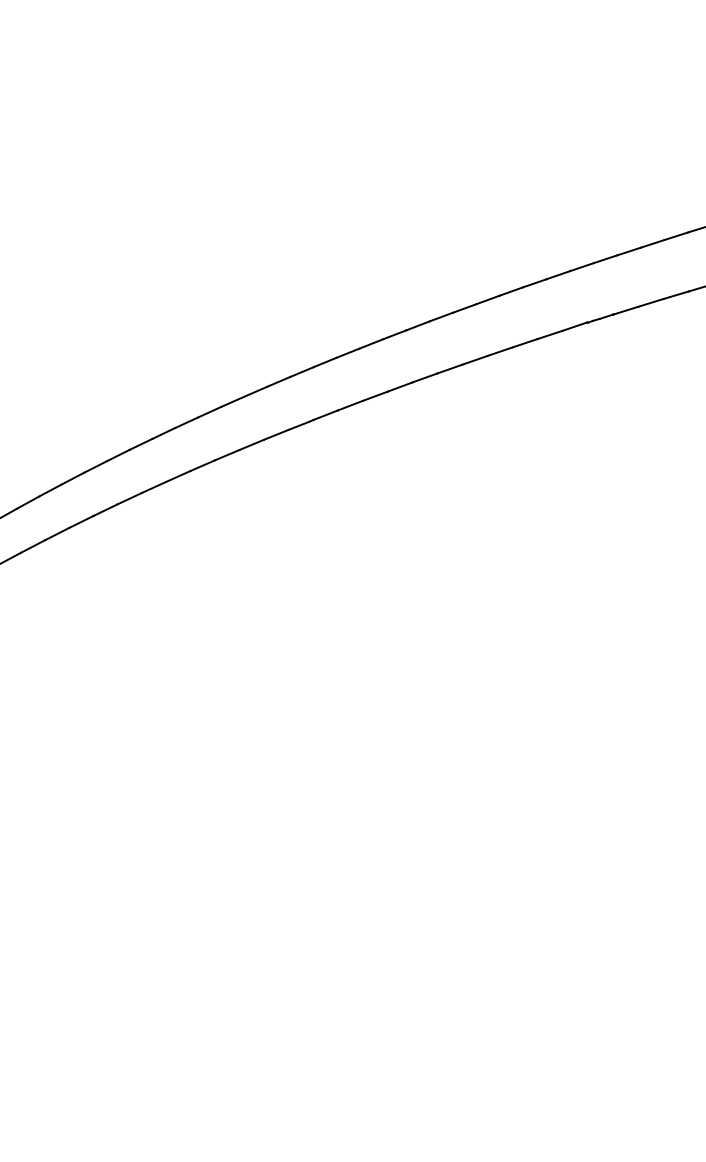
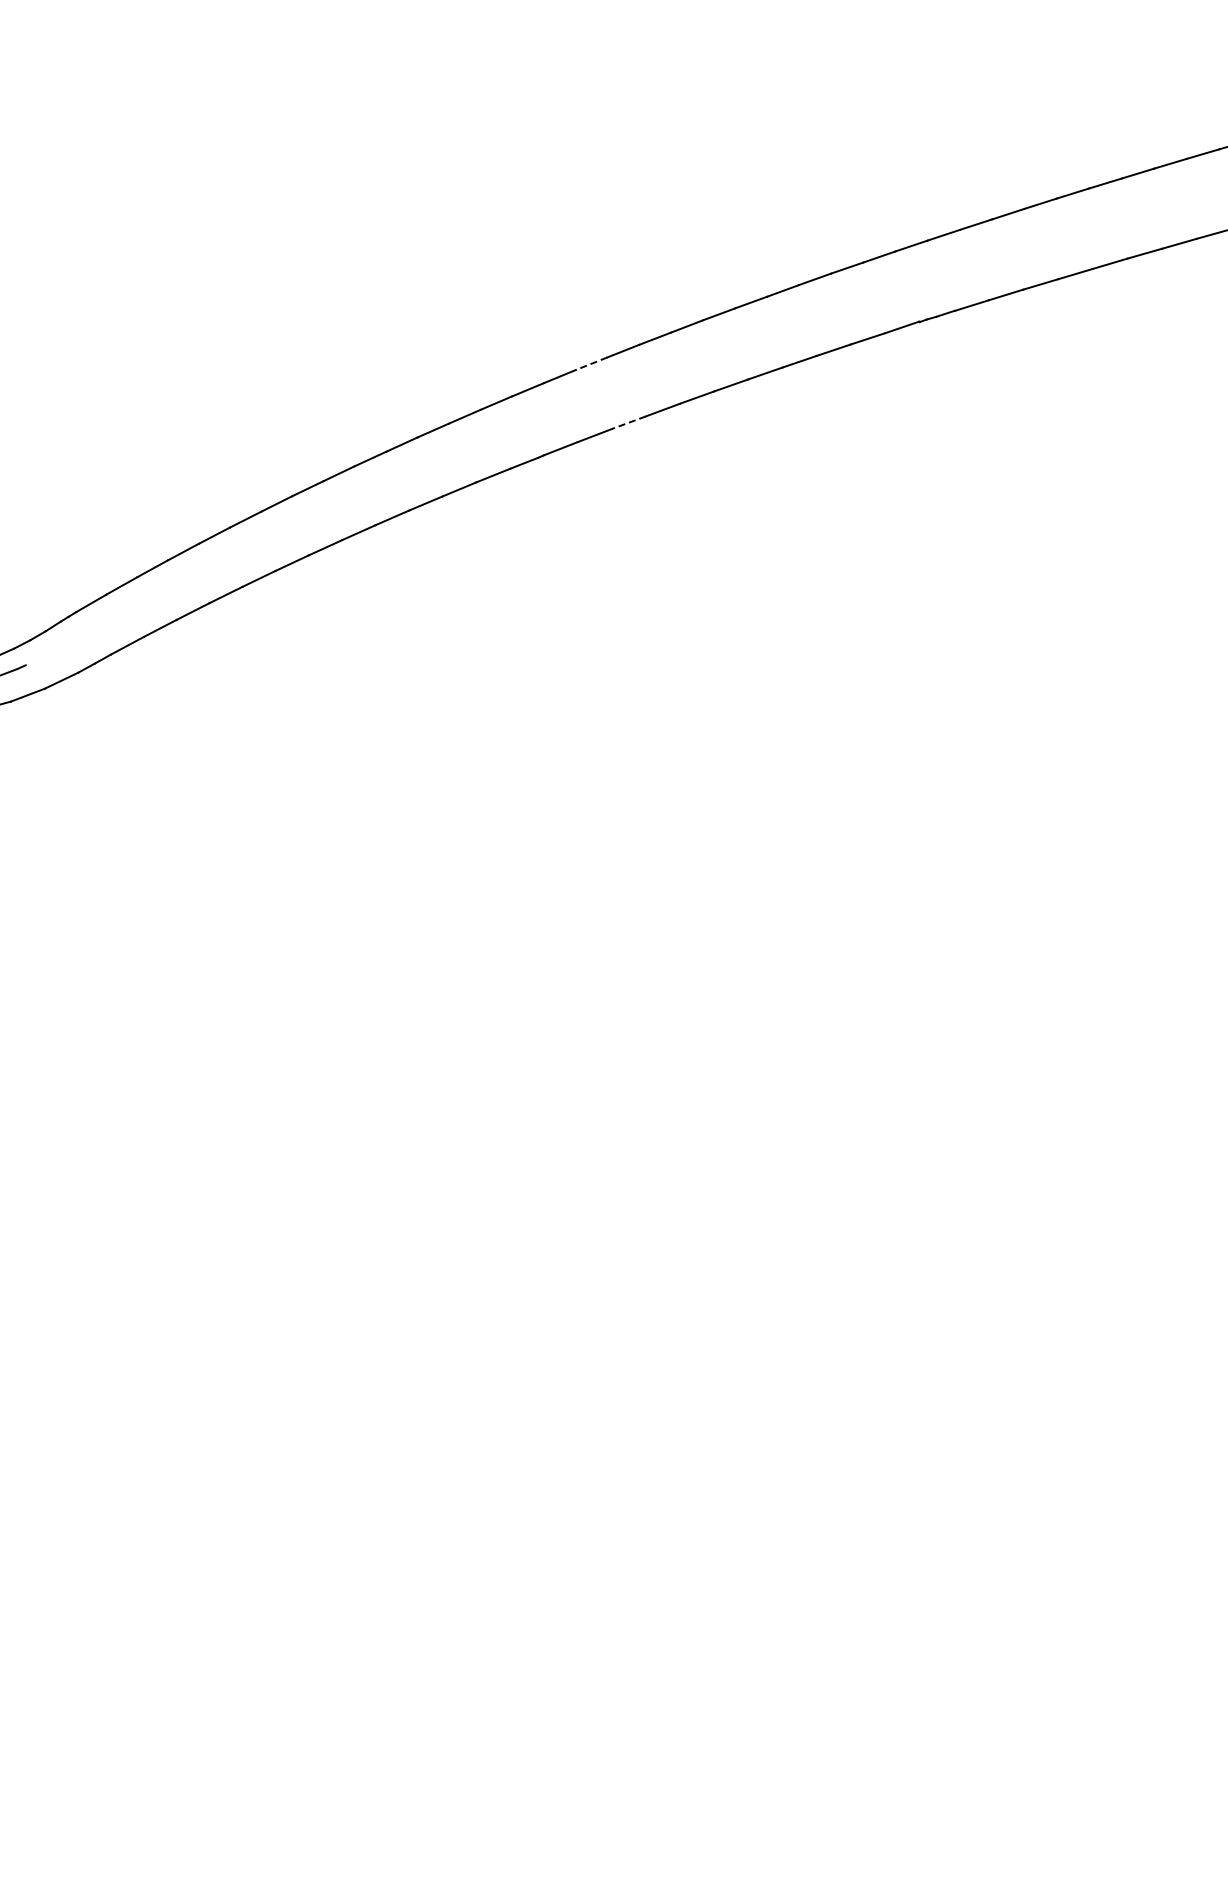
line: (348, 353) -> (591, 364), solid -> dashed
line: (375, 396) -> (628, 422), solid -> dashed

